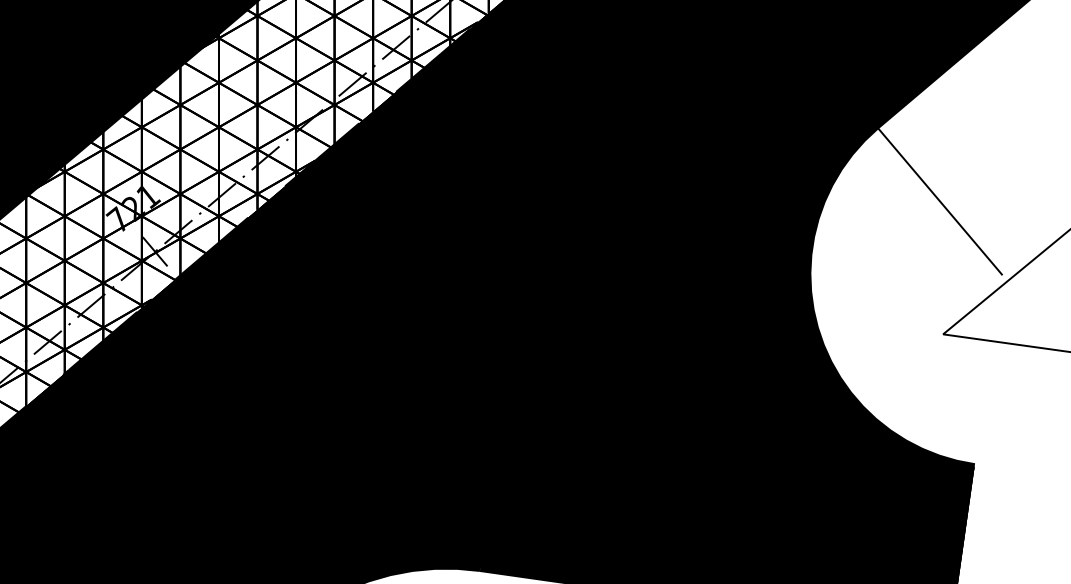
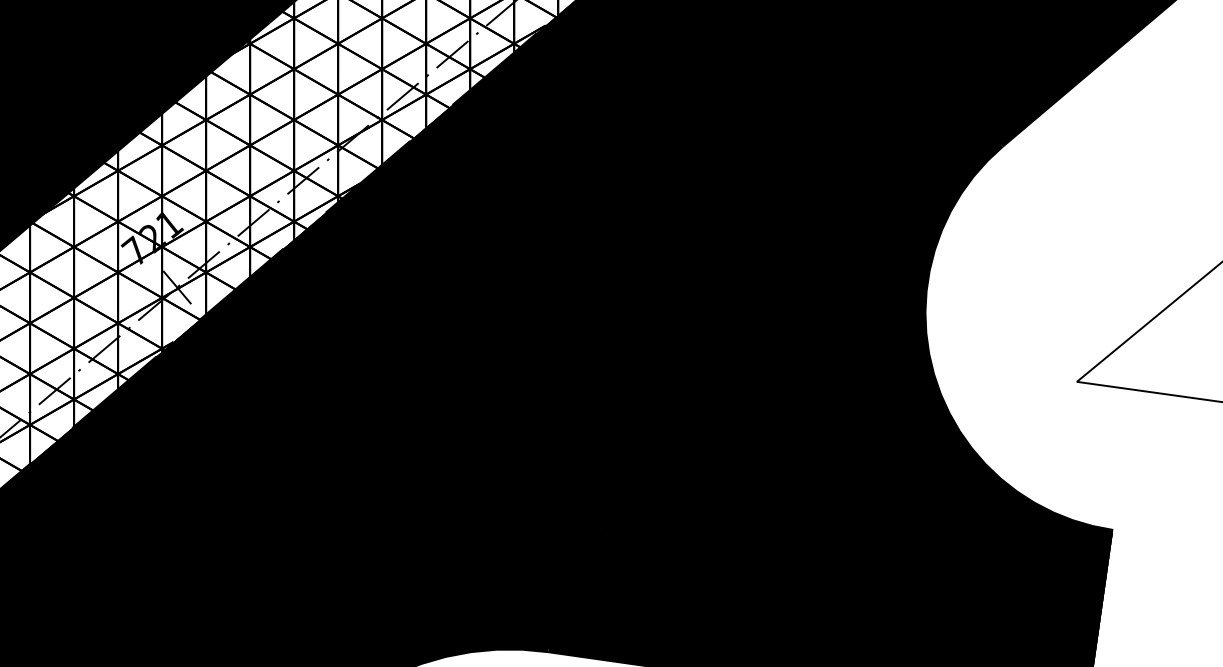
line: (939, 200) -> (1072, 228), removed

